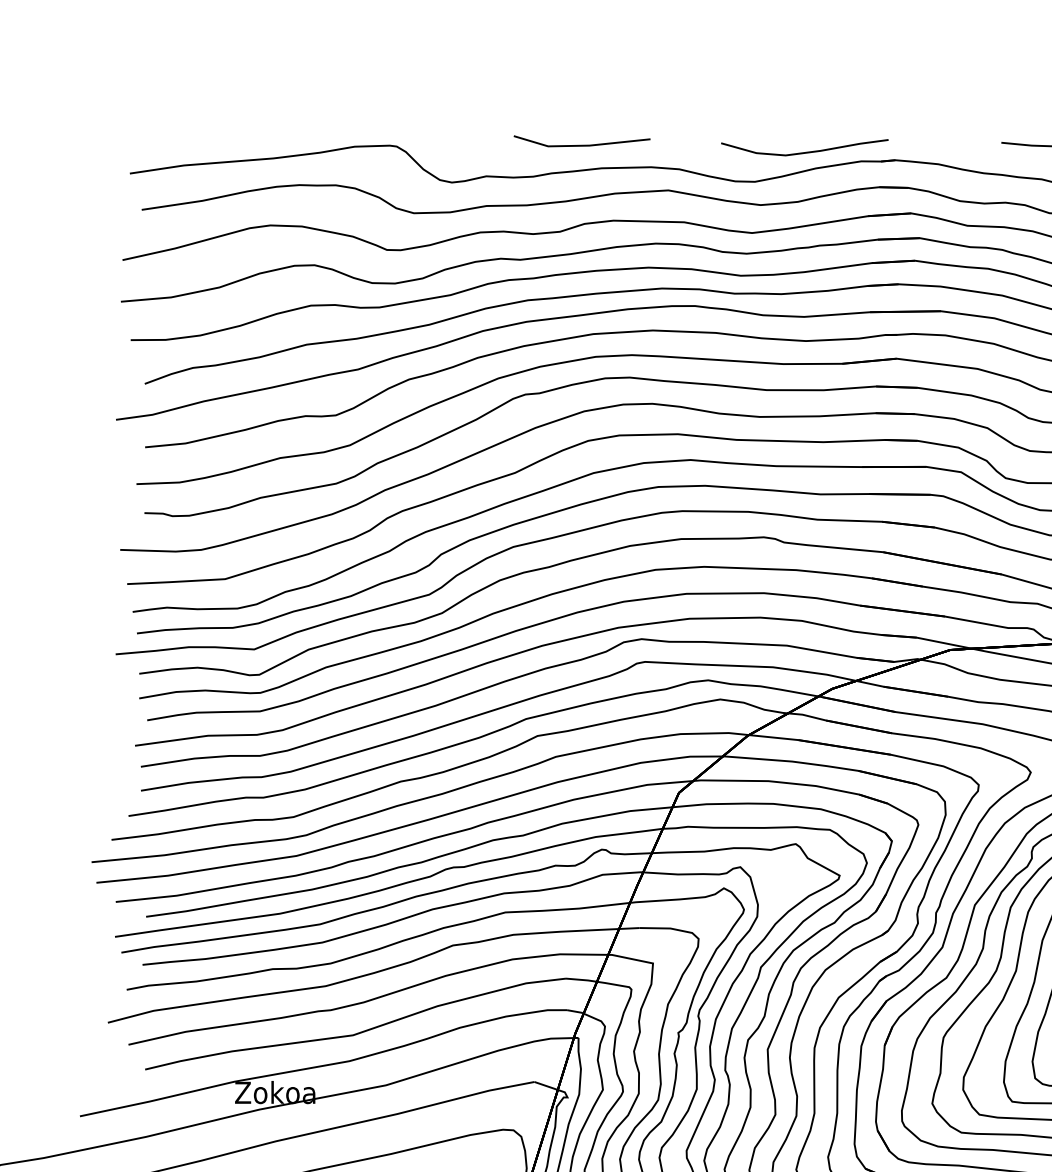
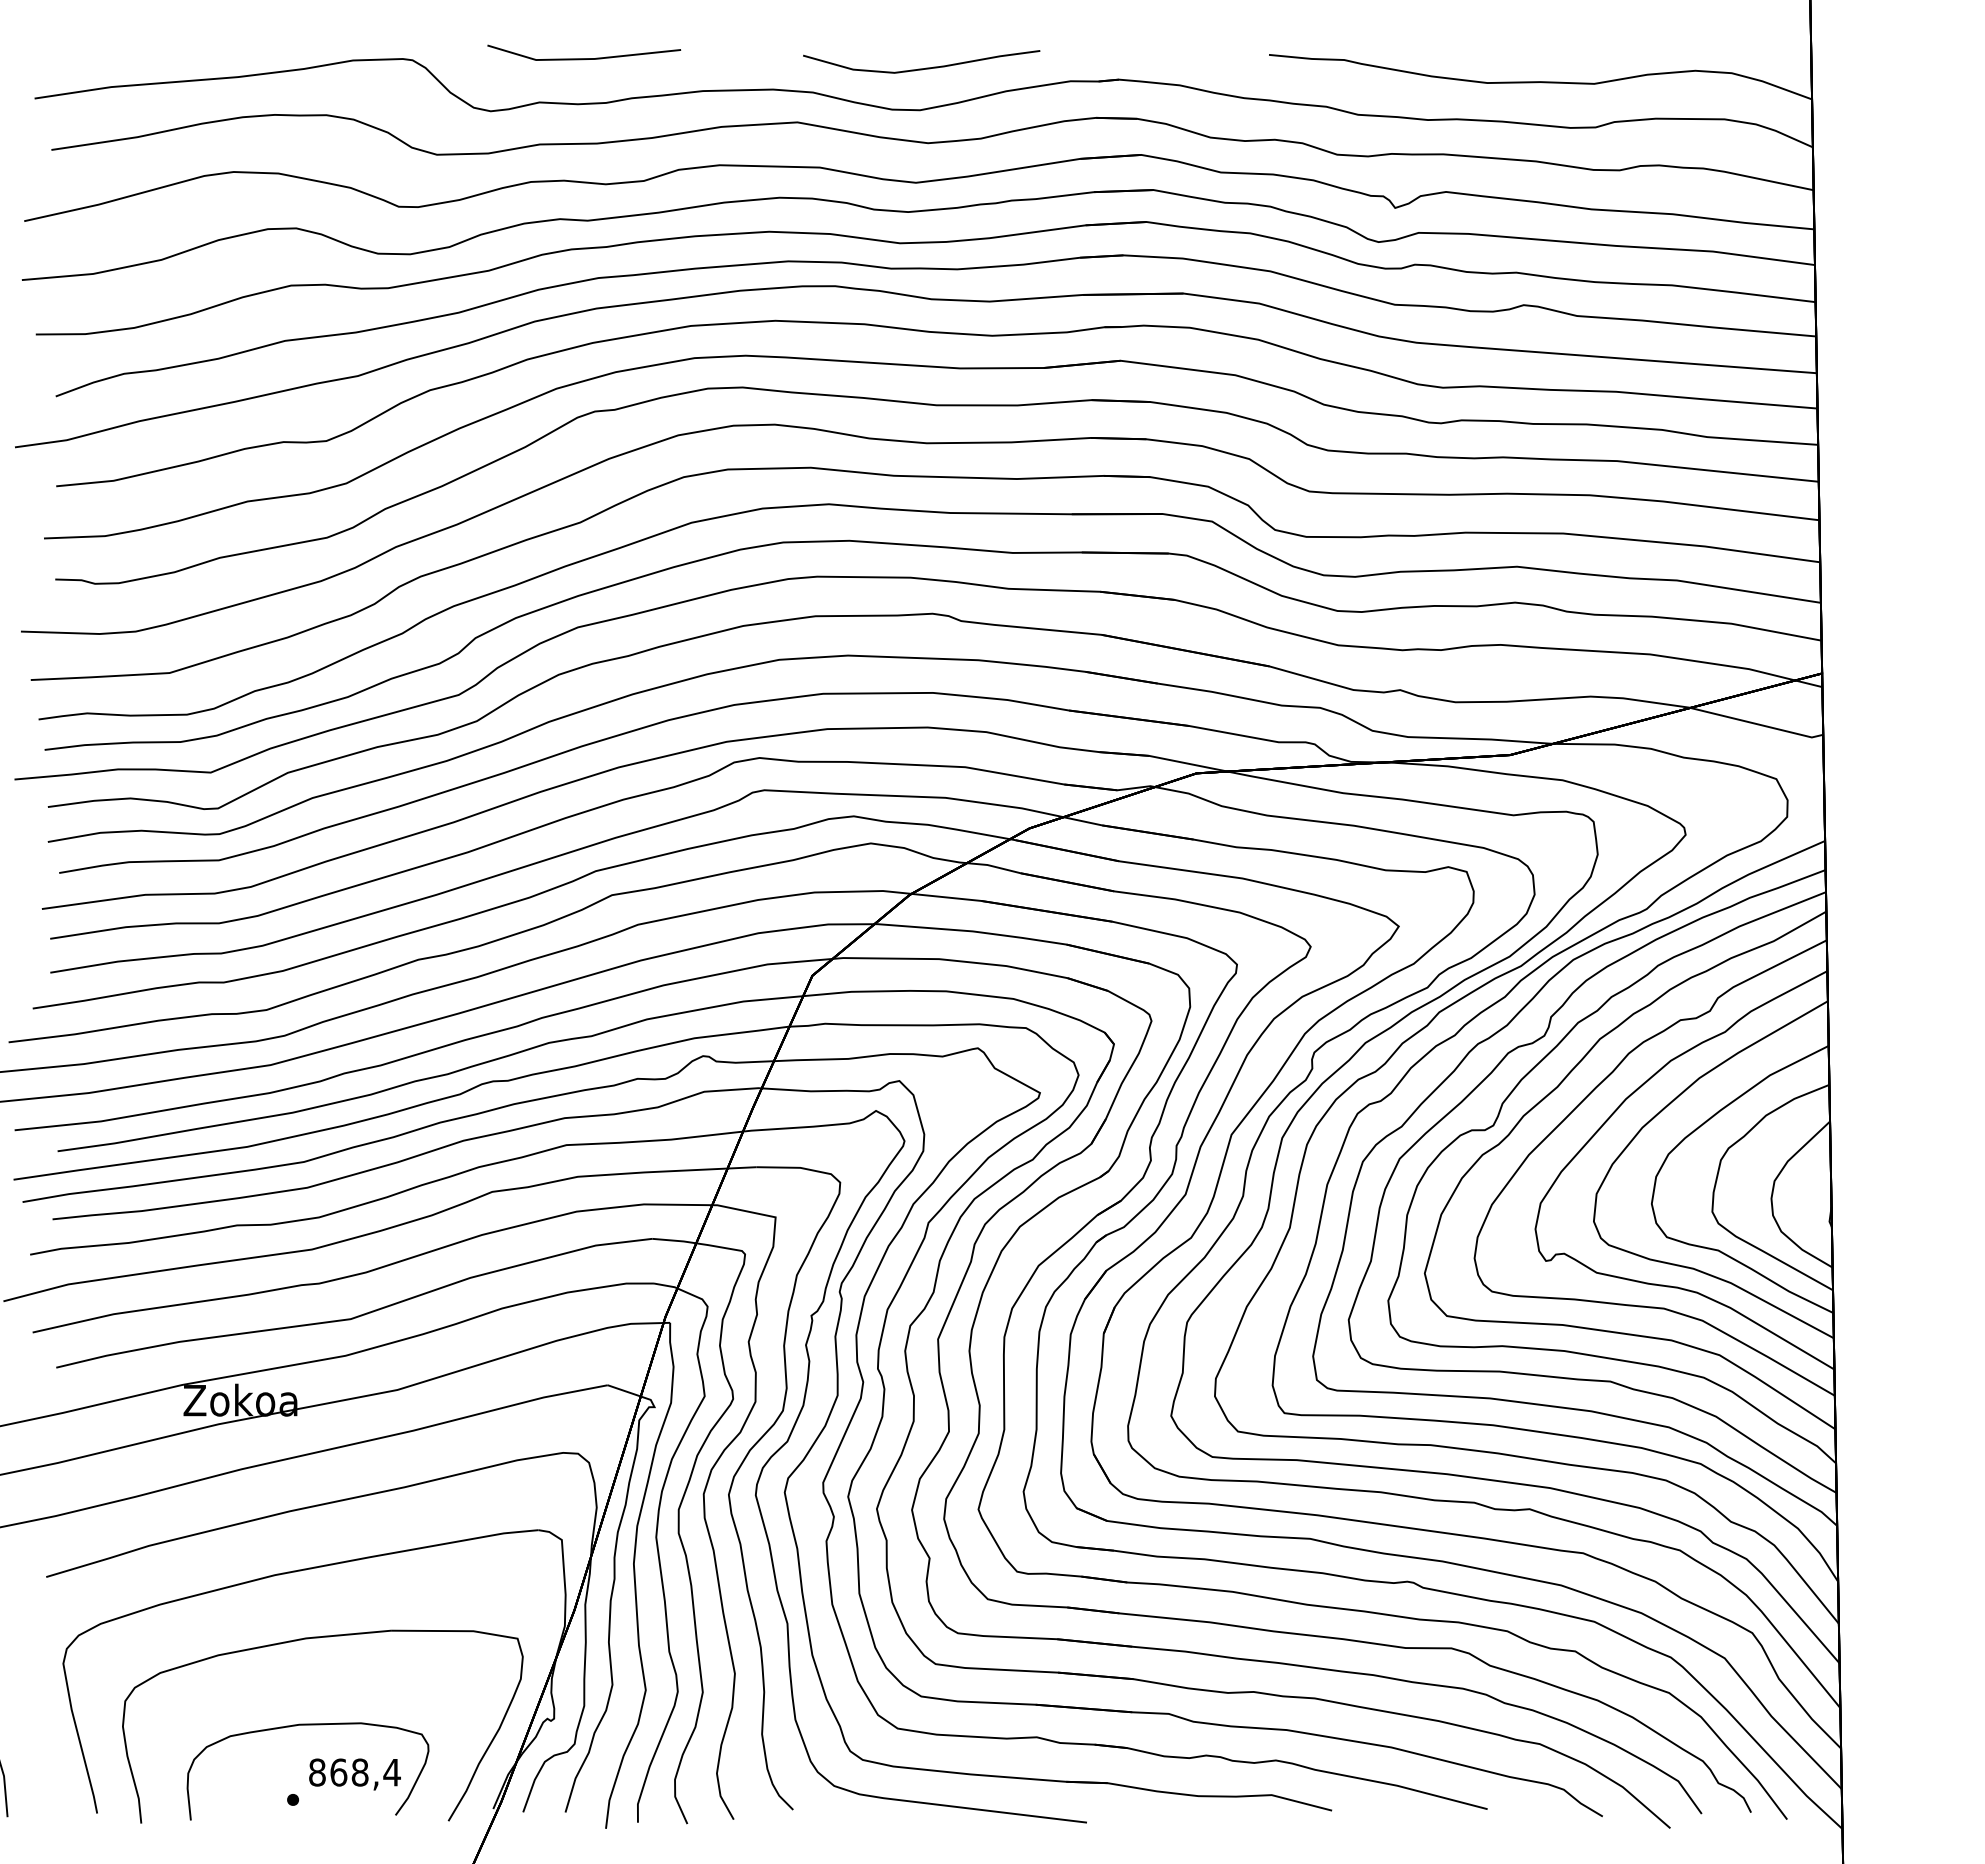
line: (582, 145) -> (584, 58), moved
curve: (804, 152) -> (921, 68), moved

